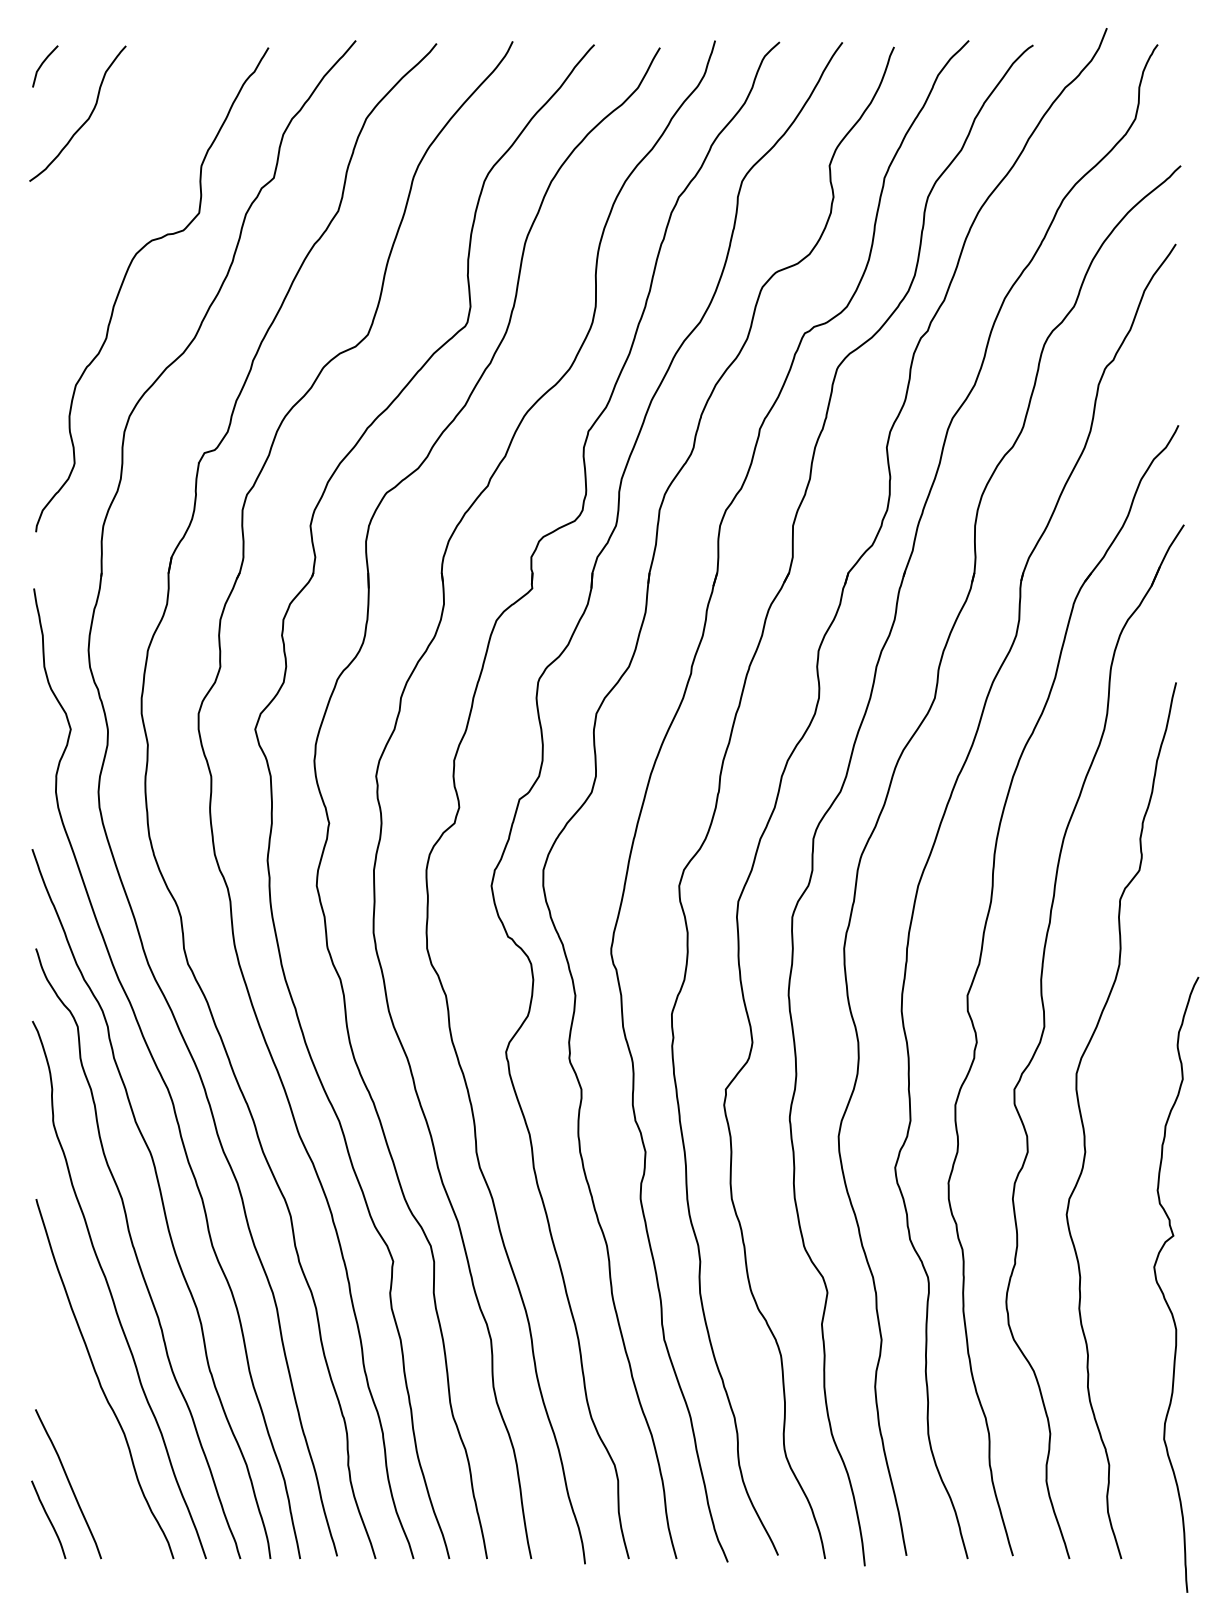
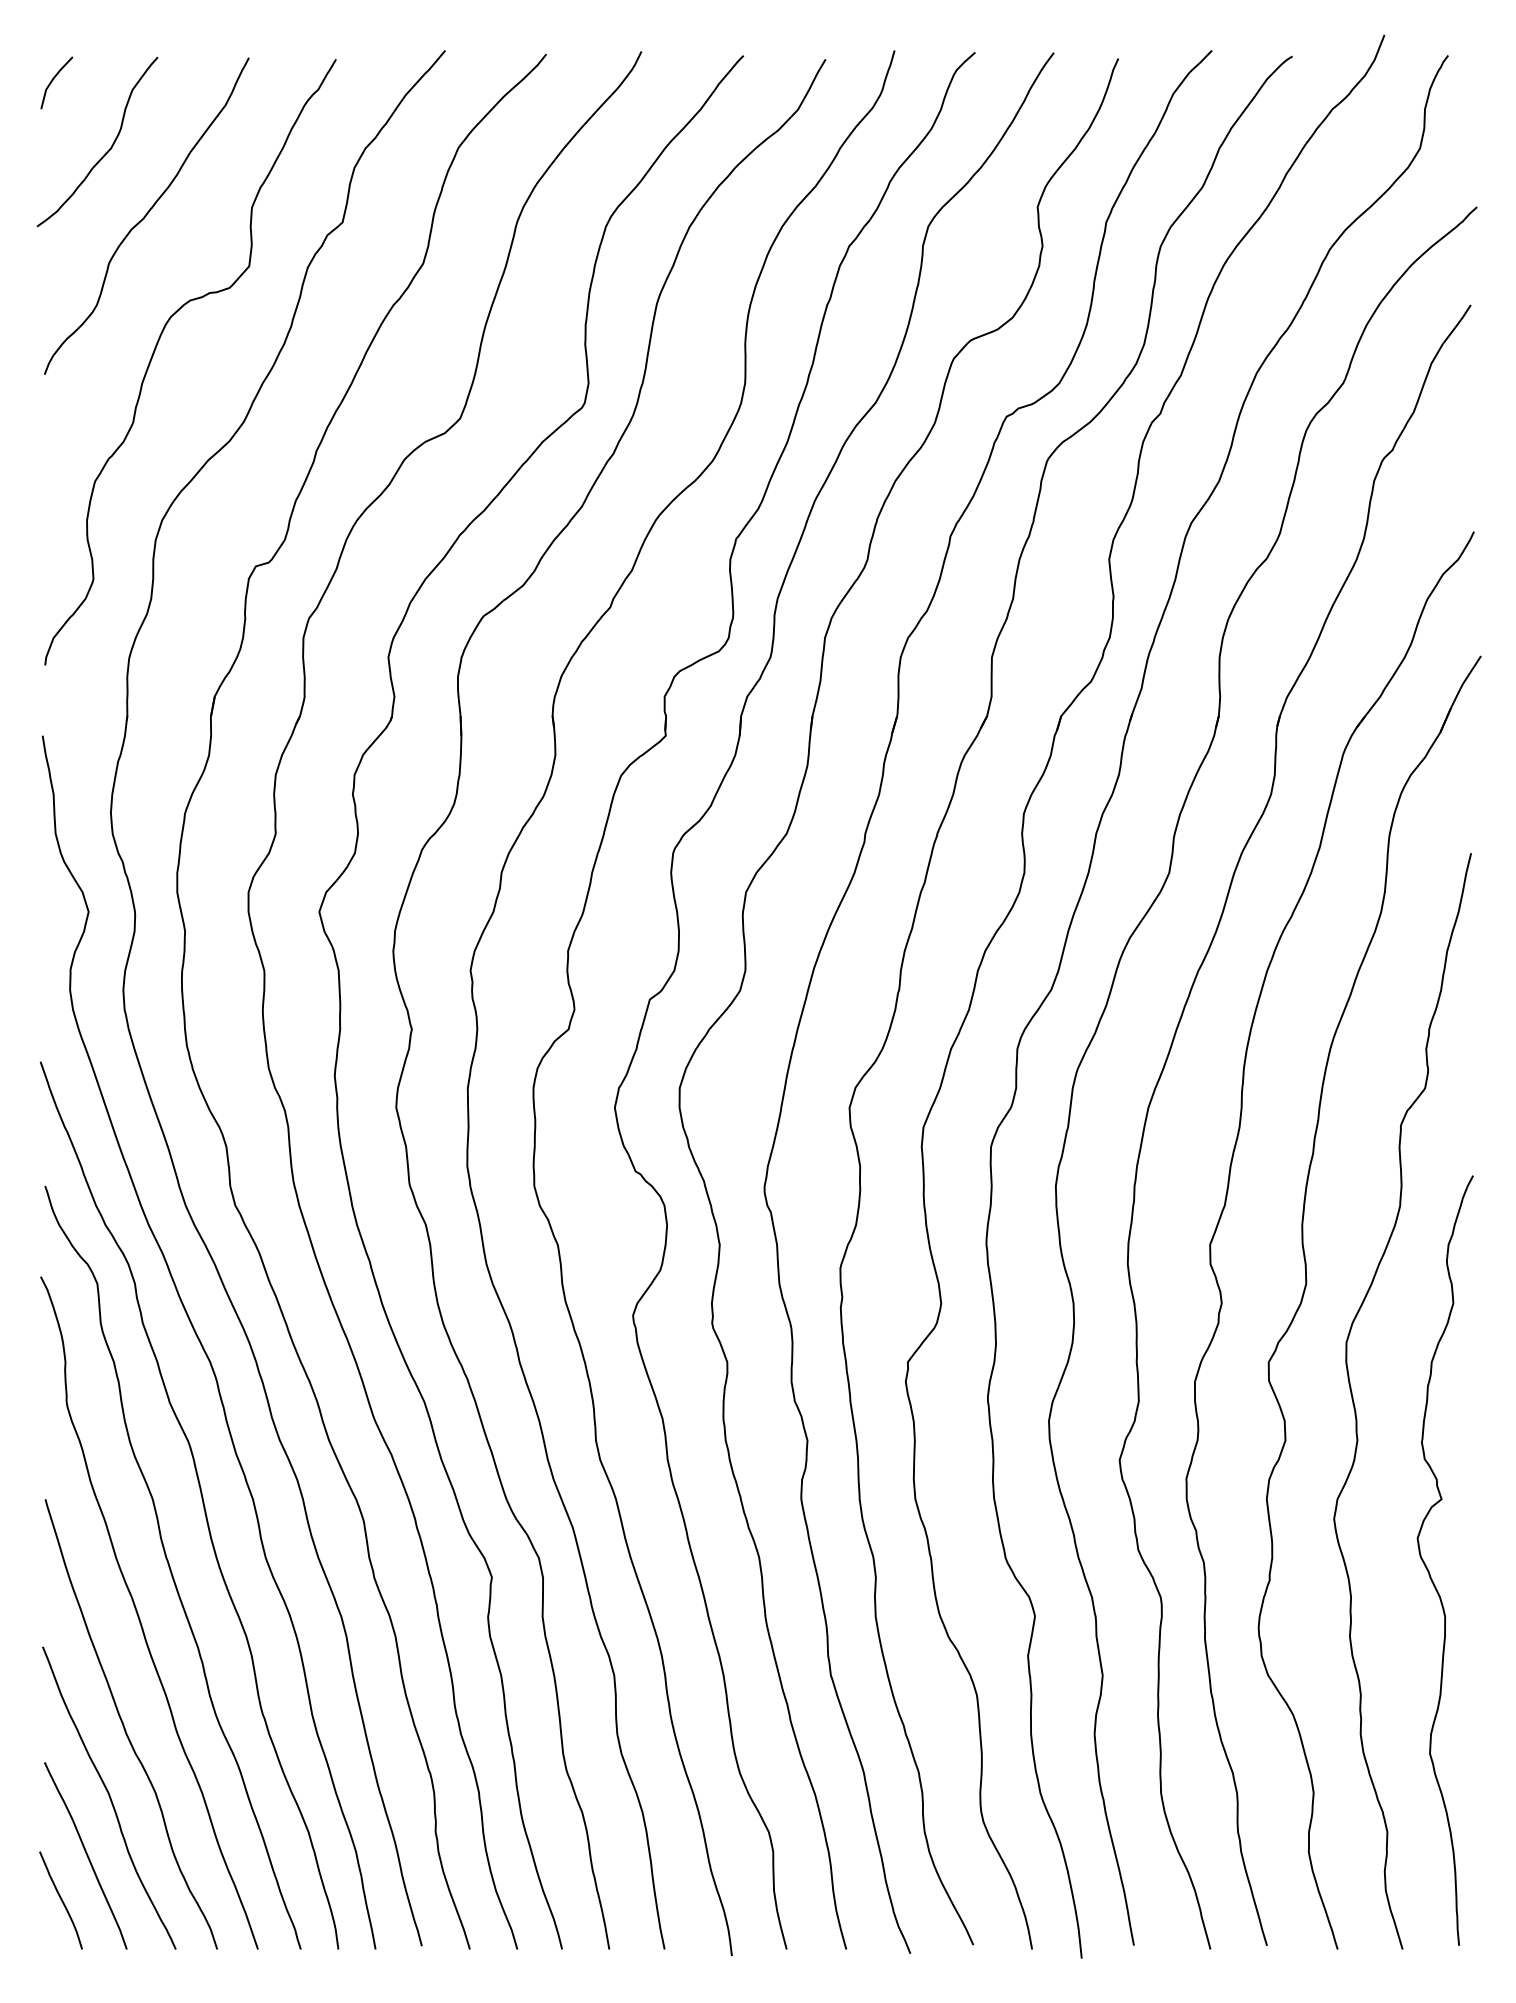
curve: (117, 172) -> (146, 215), added
curve: (1162, 1291) -> (1428, 1569), moved
curve: (87, 1437) -> (109, 1797), added

